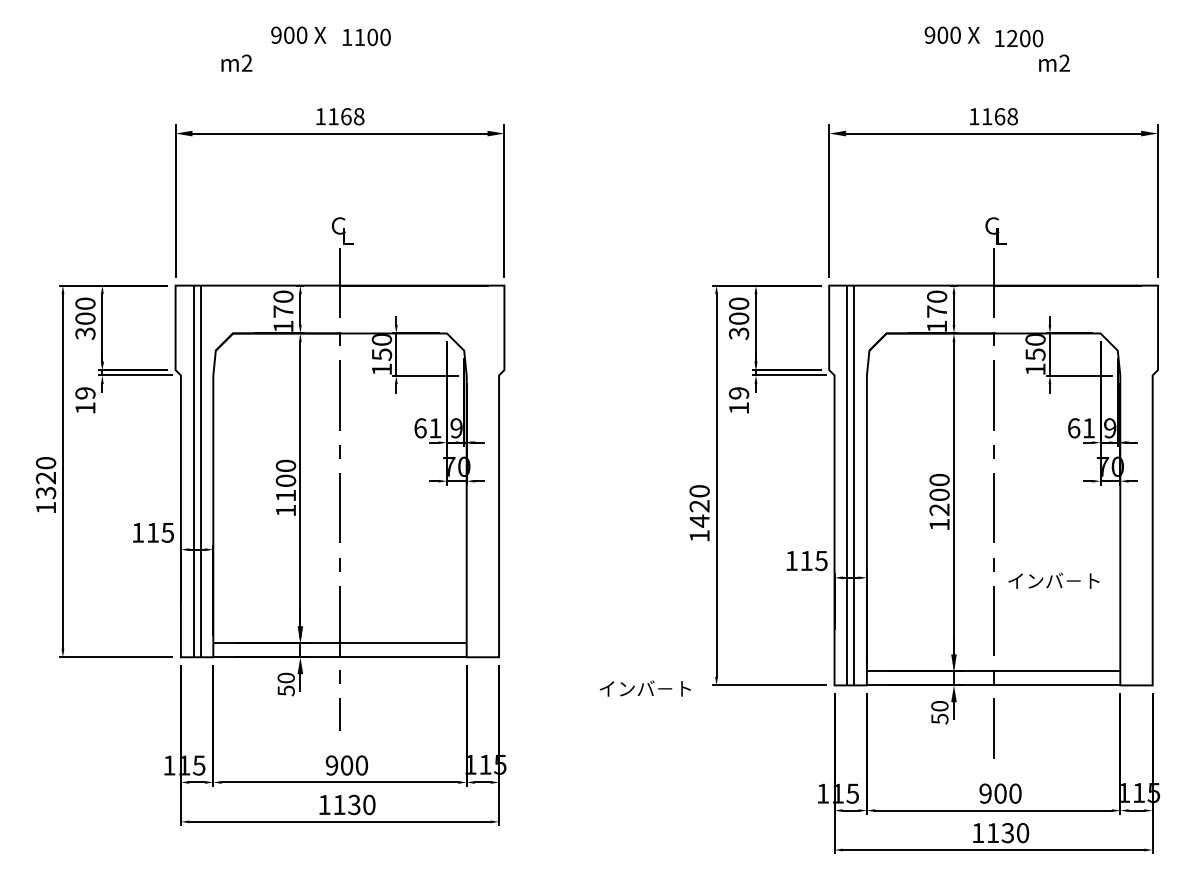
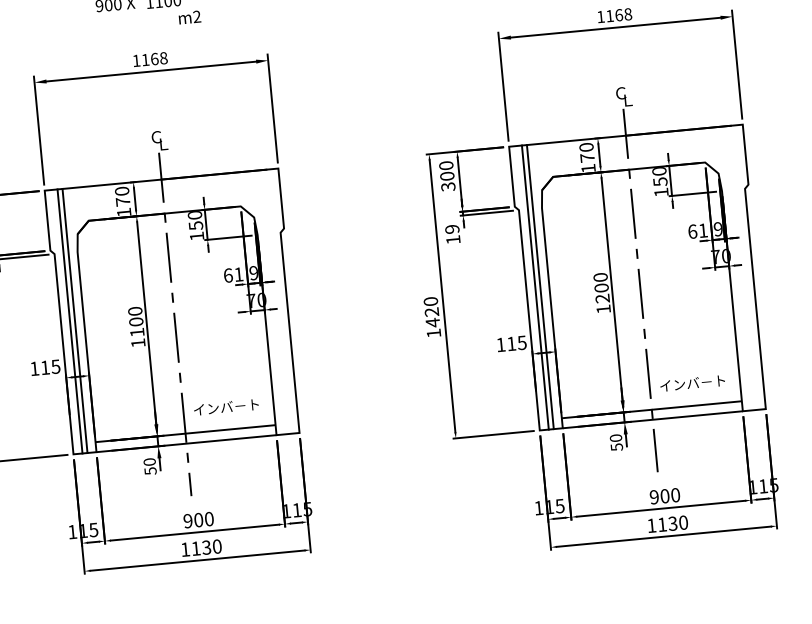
text: (236, 62) -> (189, 17), moved
text: (1053, 580) -> (692, 383), moved
text: (644, 688) -> (225, 407), moved

